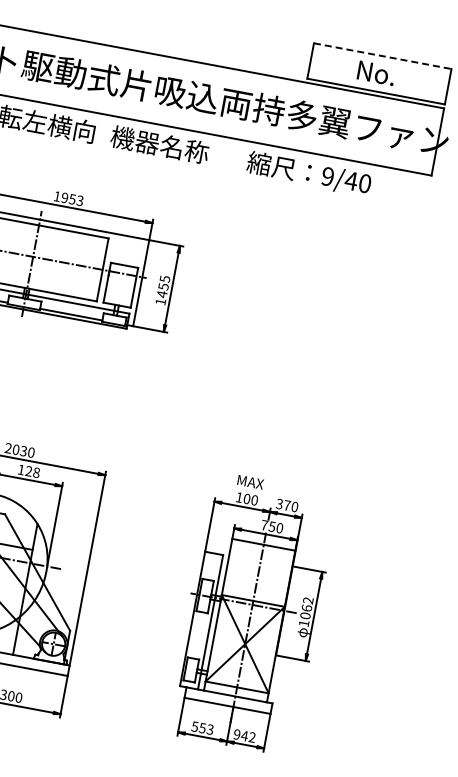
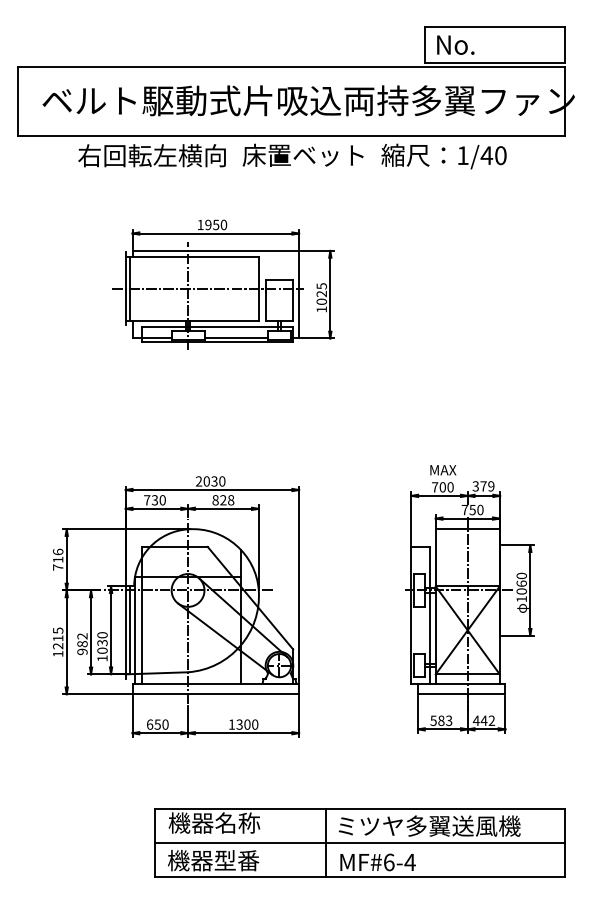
line: (382, 56) -> (494, 27), dashed -> solid
text: (376, 72) -> (455, 44), moved
text: (170, 146) -> (302, 154), 機器名称 -> 床置ベット
text: (327, 176) -> (462, 155), 9/40 -> 1/40
text: (79, 201) -> (223, 225), 1953 -> 1950
text: (162, 290) -> (321, 297), 1455 -> 1025
text: (21, 470) -> (215, 500), 128 -> 828
text: (239, 497) -> (435, 487), 100 -> 700
text: (295, 507) -> (491, 486), 370 -> 379
text: (308, 600) -> (521, 575), 1062 -> 1060
text: (202, 727) -> (441, 720), 553 -> 583
text: (236, 734) -> (475, 720), 942 -> 442

